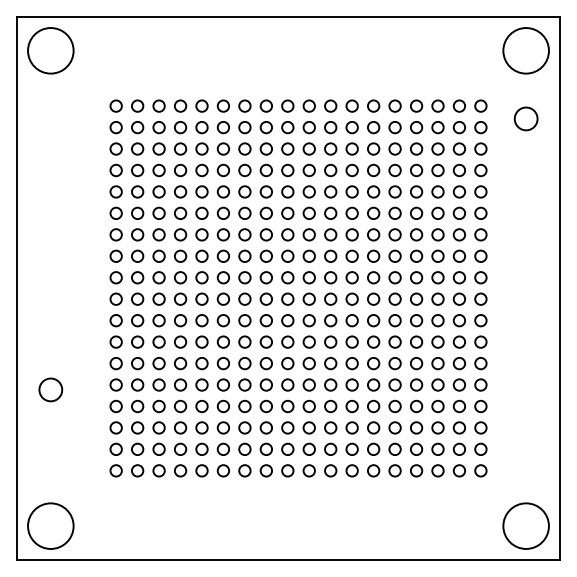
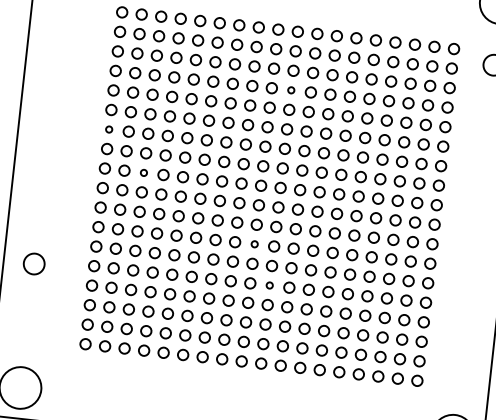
circle: (308, 170) -> (290, 90), size x0.6
circle: (115, 234) -> (108, 129), size x0.6
circle: (158, 277) -> (143, 172), size x0.6
circle: (287, 341) -> (254, 243), size x0.6
circle: (308, 384) -> (269, 284), size x0.6

